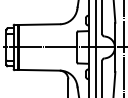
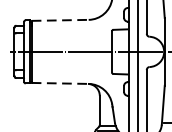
line: (39, 24) -> (60, 20), solid -> dashed
line: (39, 70) -> (60, 83), solid -> dashed

